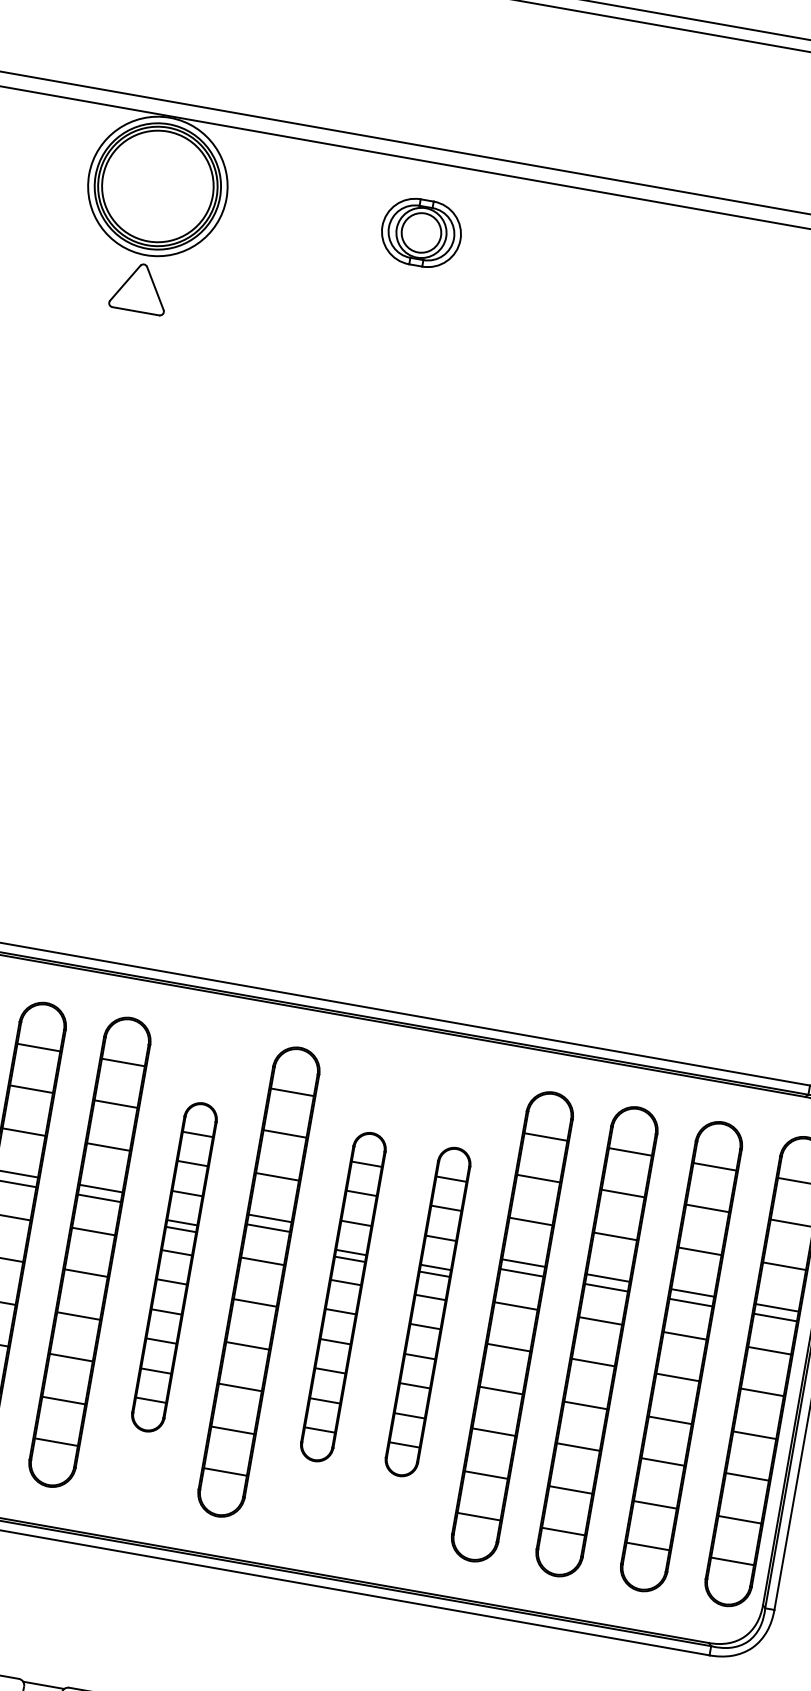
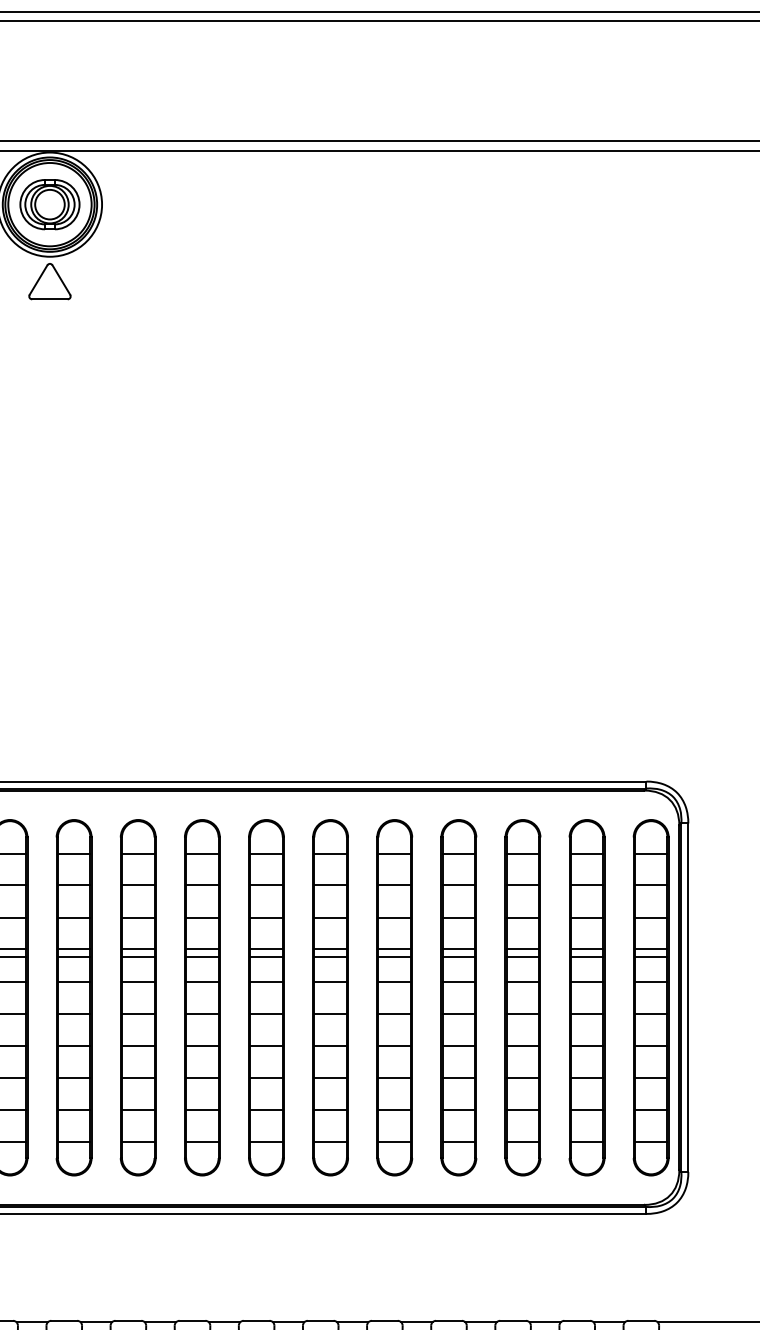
part: (420, 232) -> (49, 204), moved
part: (174, 1266) -> (202, 997), size x1.43
part: (343, 1296) -> (330, 997), size x1.43
part: (427, 1311) -> (394, 997), size x1.43

